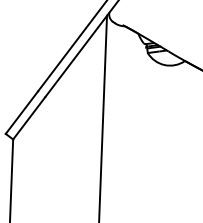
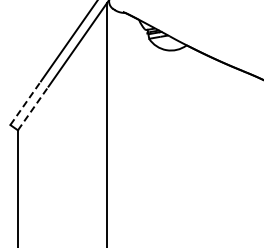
line: (21, 112) -> (25, 103), solid -> dashed
line: (29, 118) -> (33, 108), solid -> dashed

